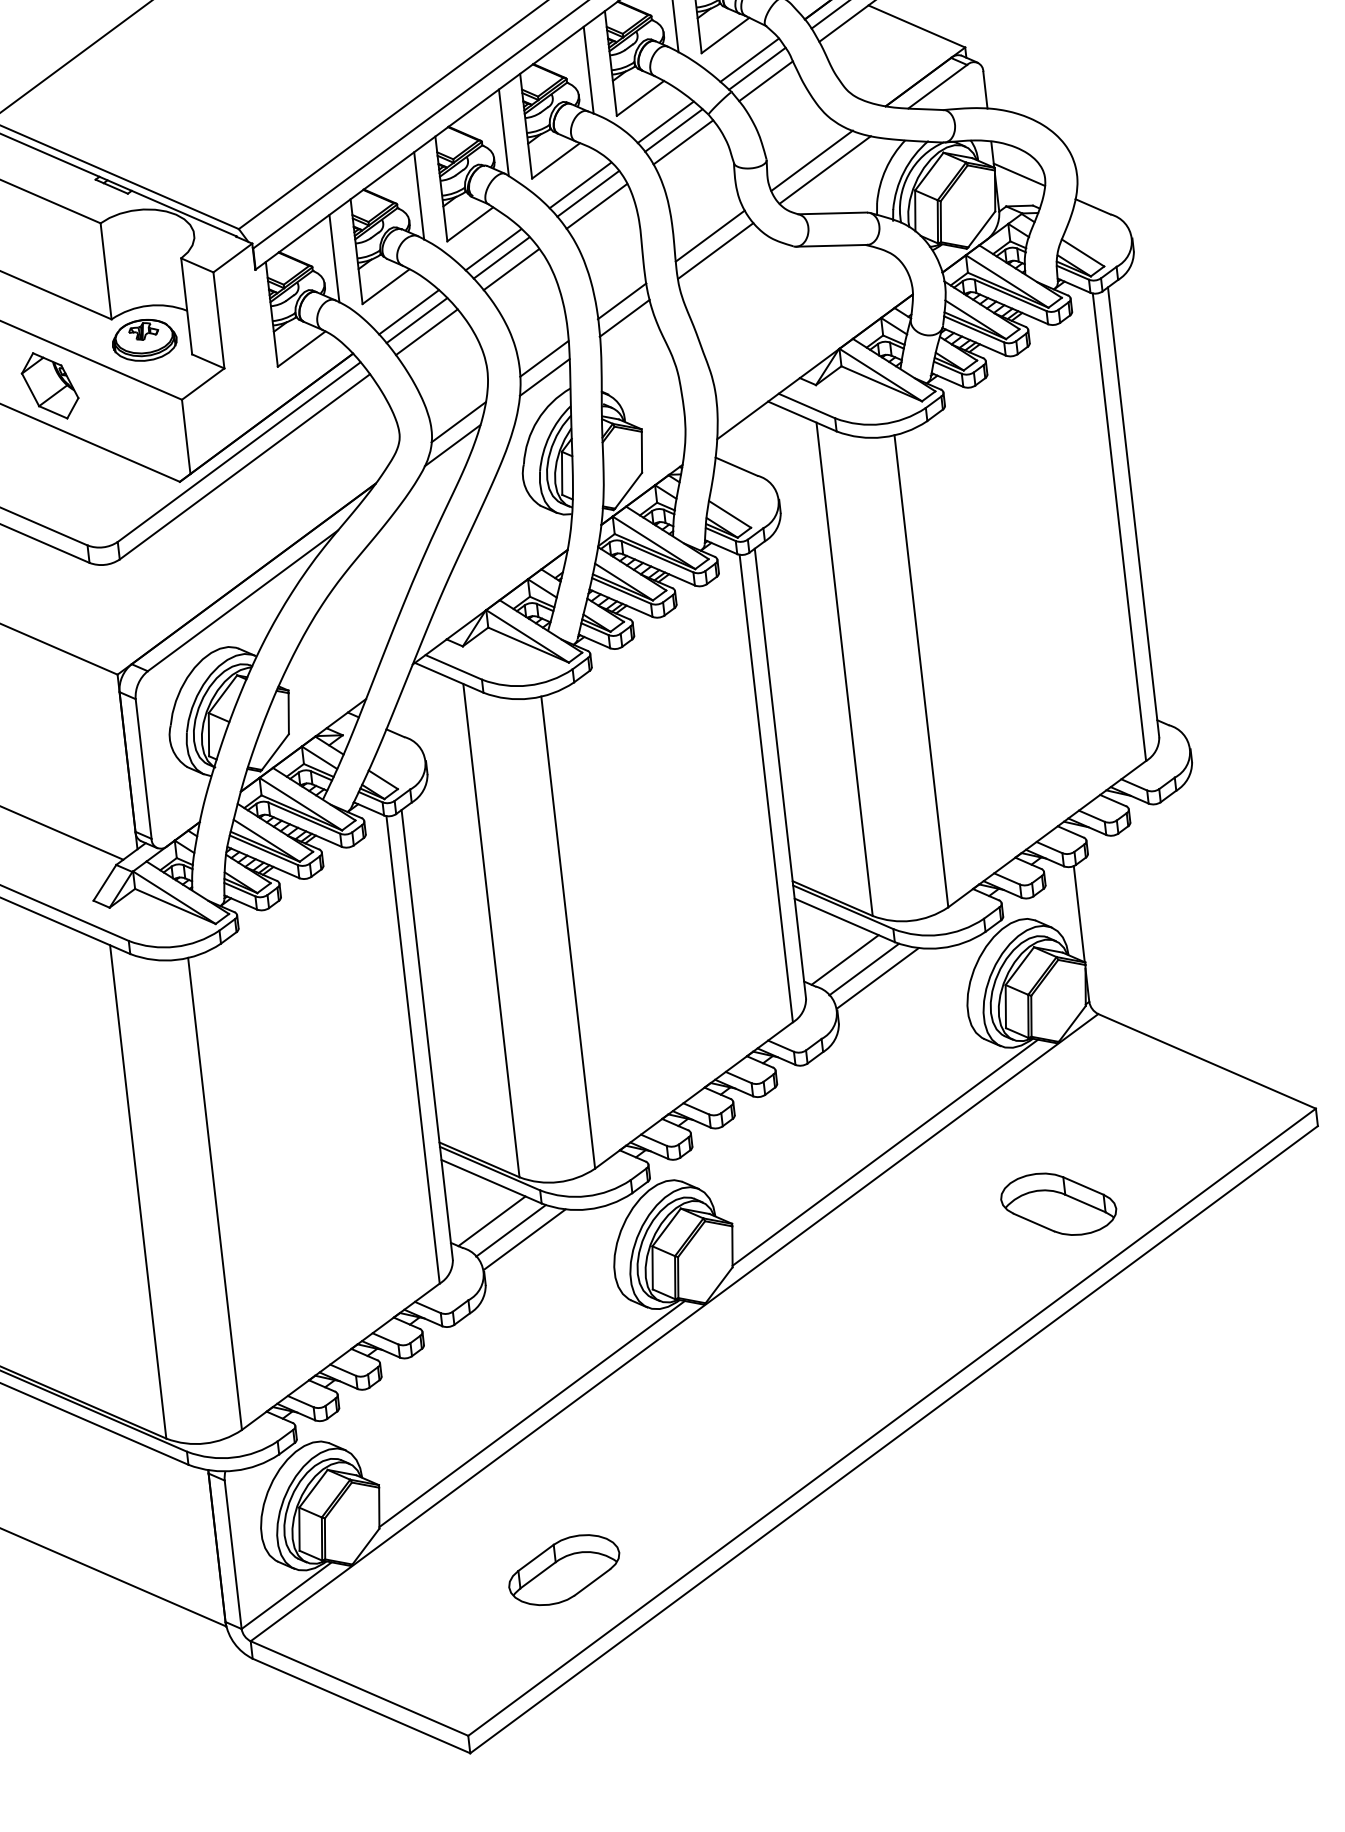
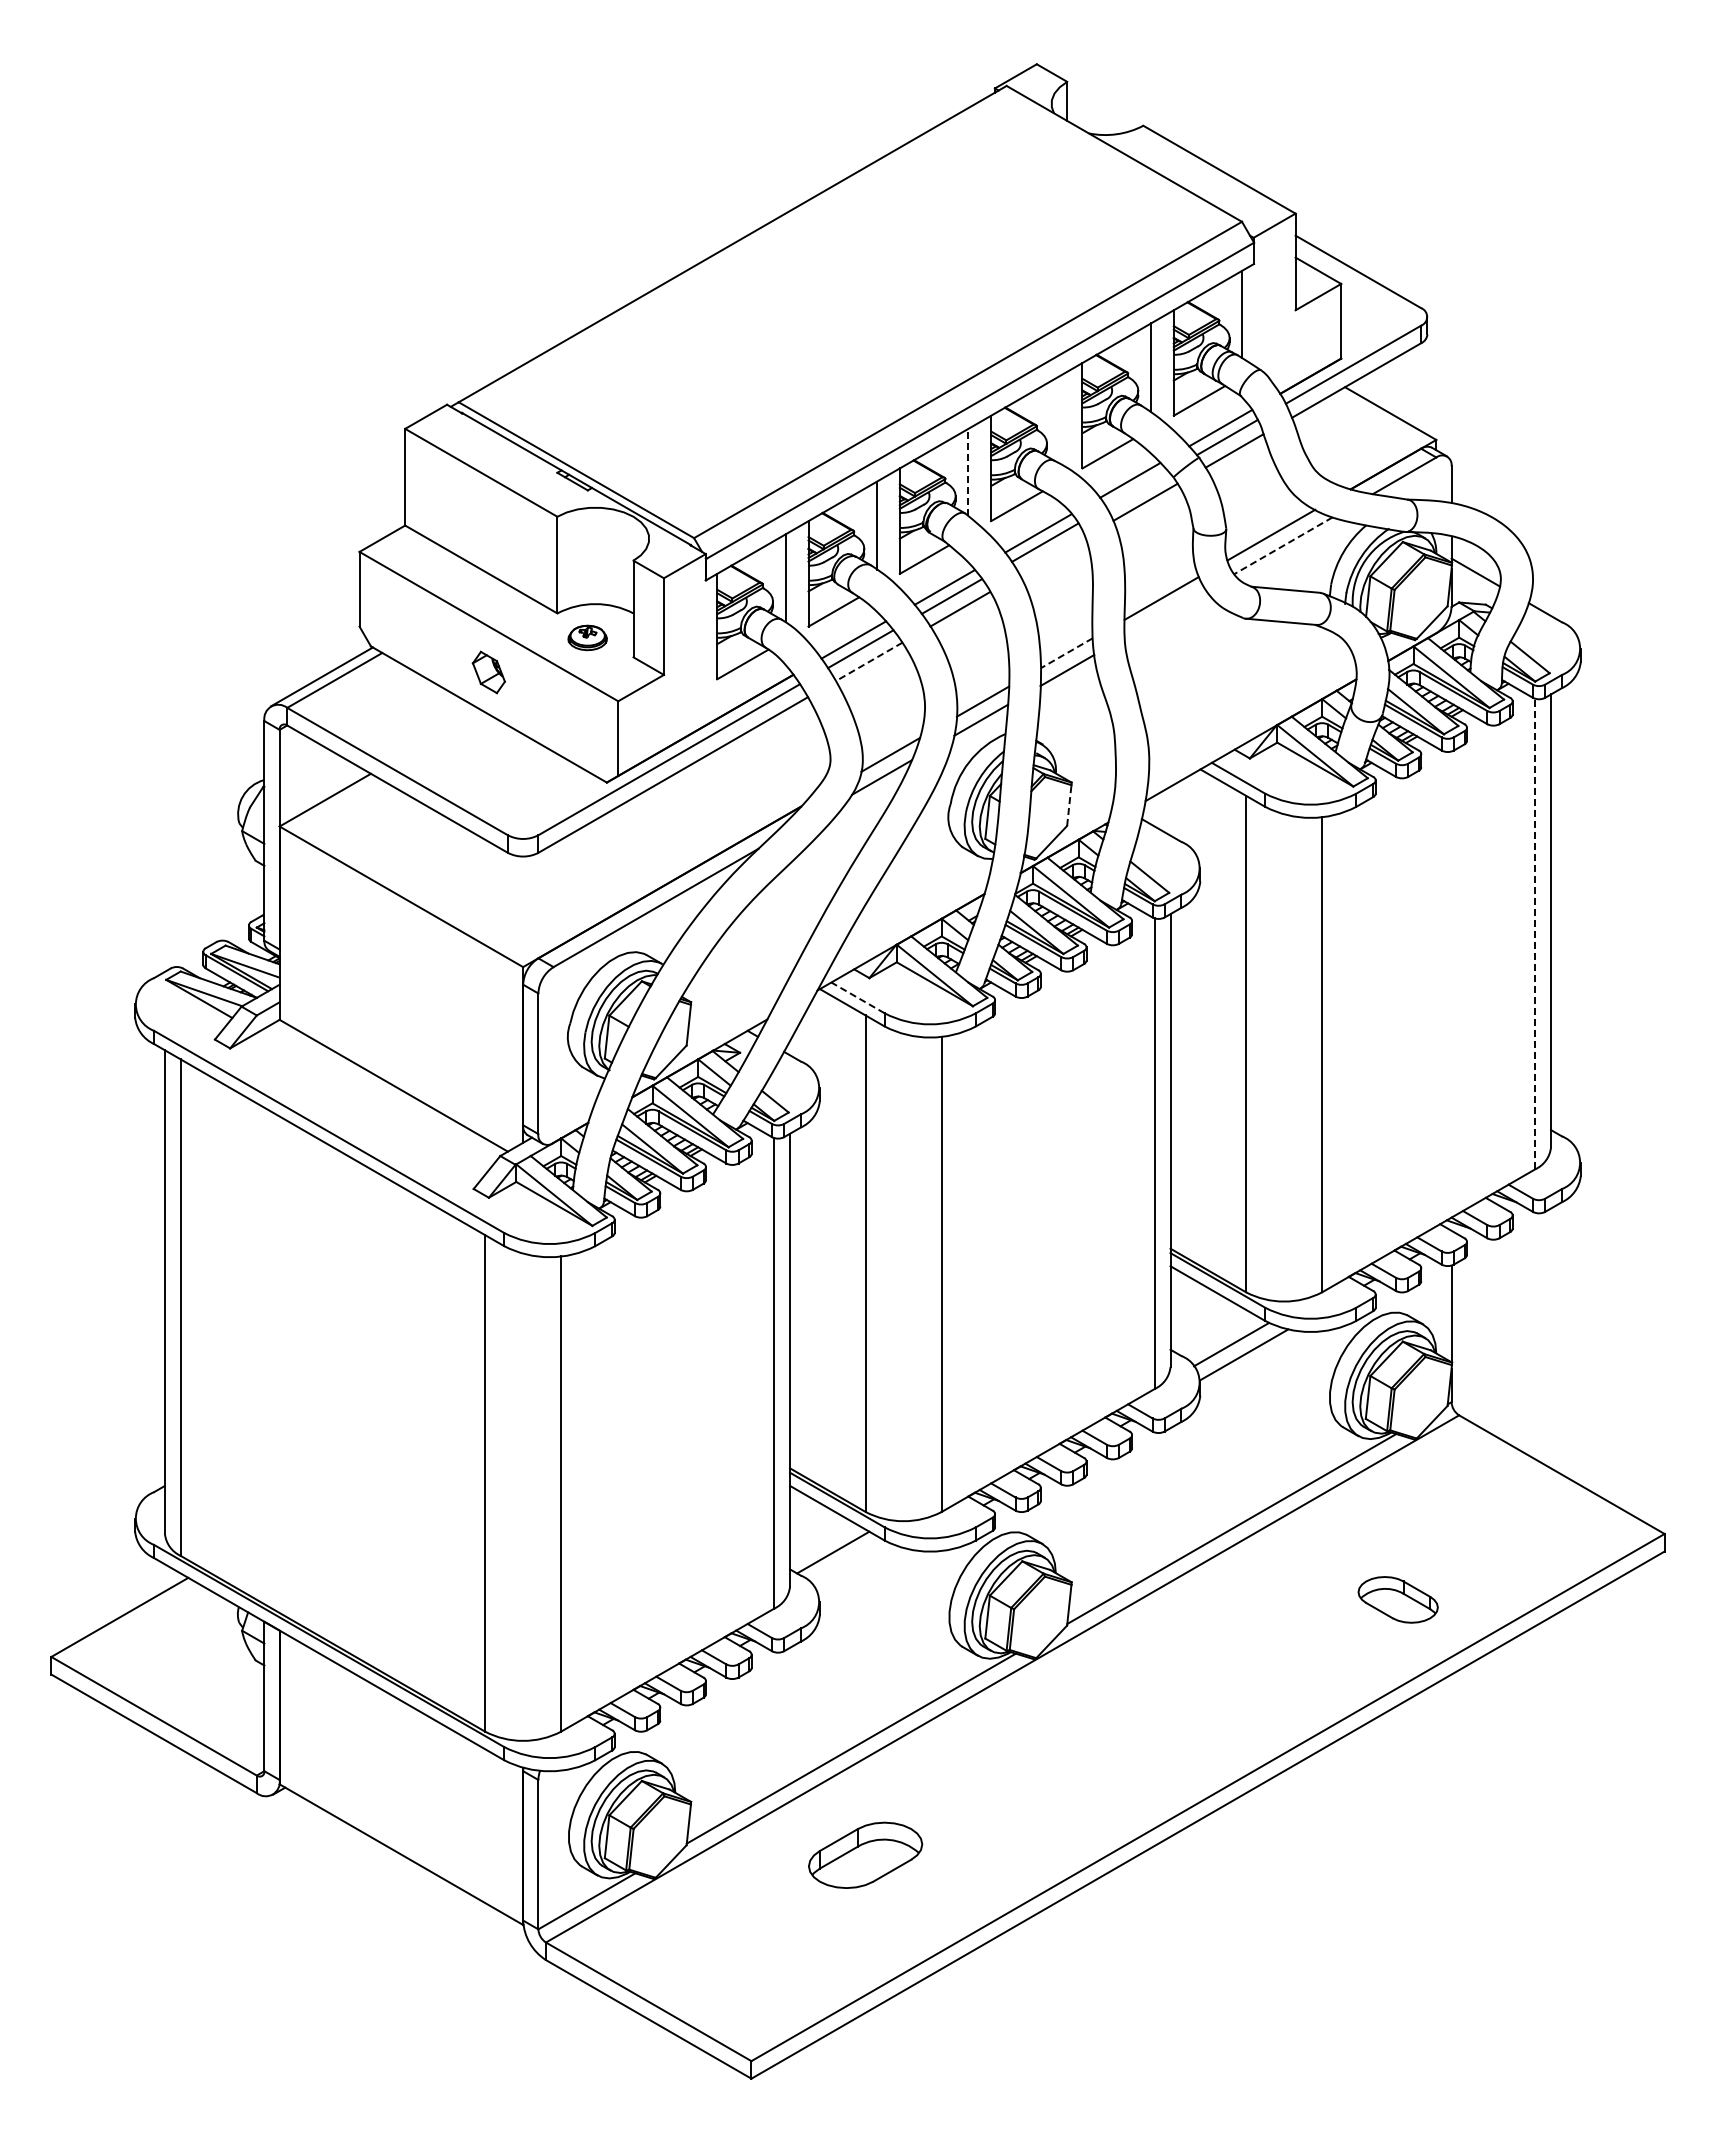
line: (588, 69) -> (1059, 419), removed
line: (673, 130) -> (1137, 489), removed
line: (504, 132) -> (968, 472), solid -> dashed
line: (825, 169) -> (1283, 545), solid -> dashed
line: (597, 206) -> (1052, 556), removed
line: (715, 250) -> (1165, 613), removed
line: (621, 301) -> (1066, 653), solid -> dashed
line: (426, 332) -> (868, 662), solid -> dashed
part: (144, 339) -> (587, 637), size x0.6
part: (49, 385) -> (488, 672), size x0.6
line: (642, 452) -> (1069, 805), solid -> dashed
line: (1119, 526) -> (1535, 933), solid -> dashed
line: (454, 666) -> (858, 997), solid -> dashed
line: (844, 959) -> (1213, 1332), removed
part: (1057, 1204) -> (1397, 1599), size x0.7
line: (510, 1230) -> (850, 1563), removed
line: (524, 1239) -> (863, 1574), removed
part: (564, 1569) -> (865, 1854), moved

